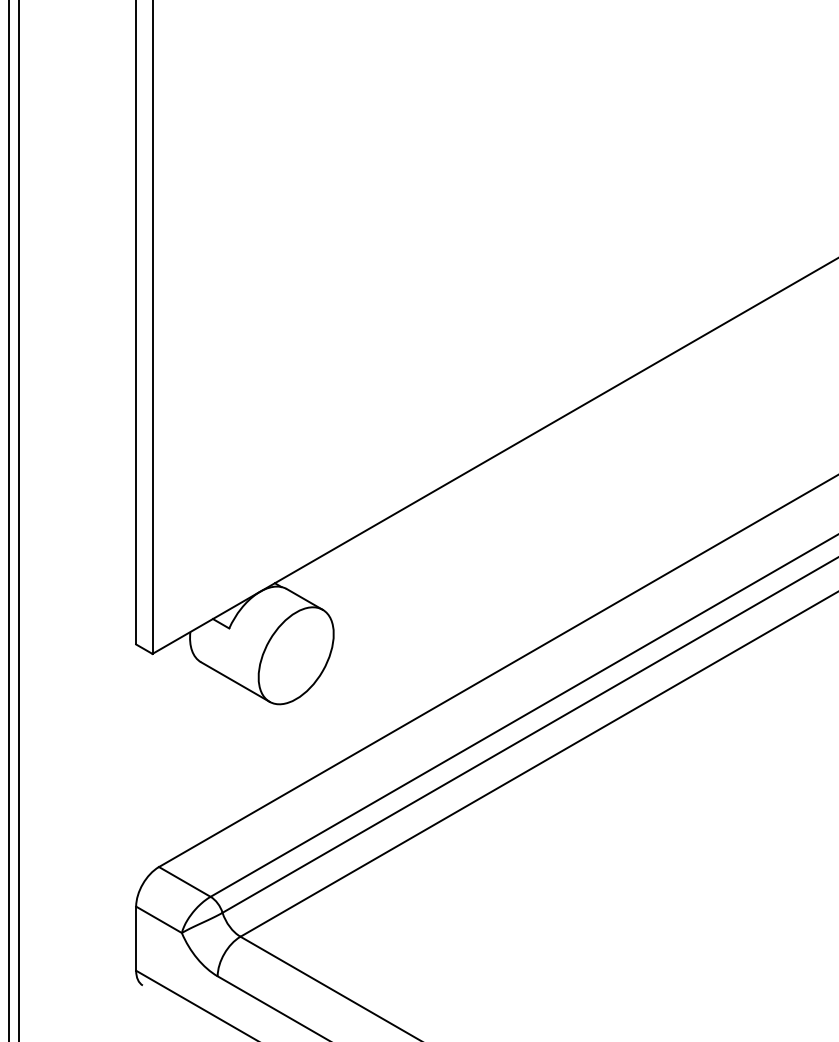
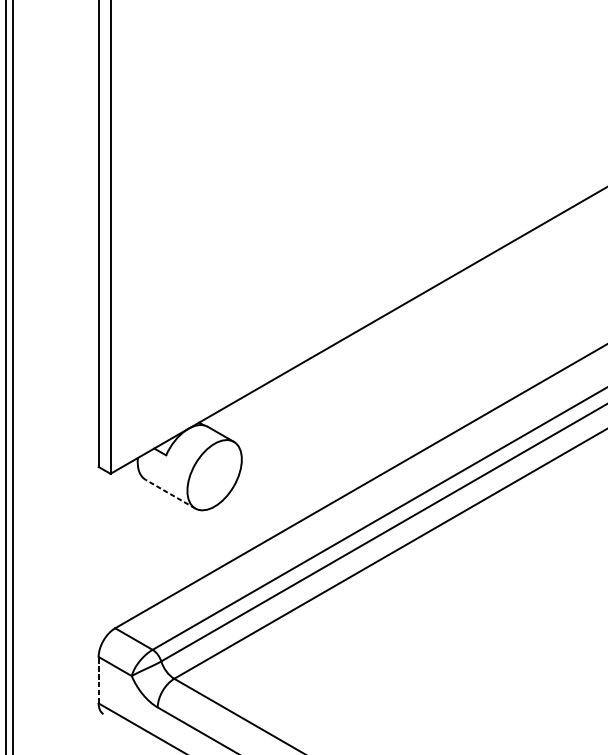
line: (235, 682) -> (170, 494), solid -> dashed
line: (136, 938) -> (98, 680), solid -> dashed

